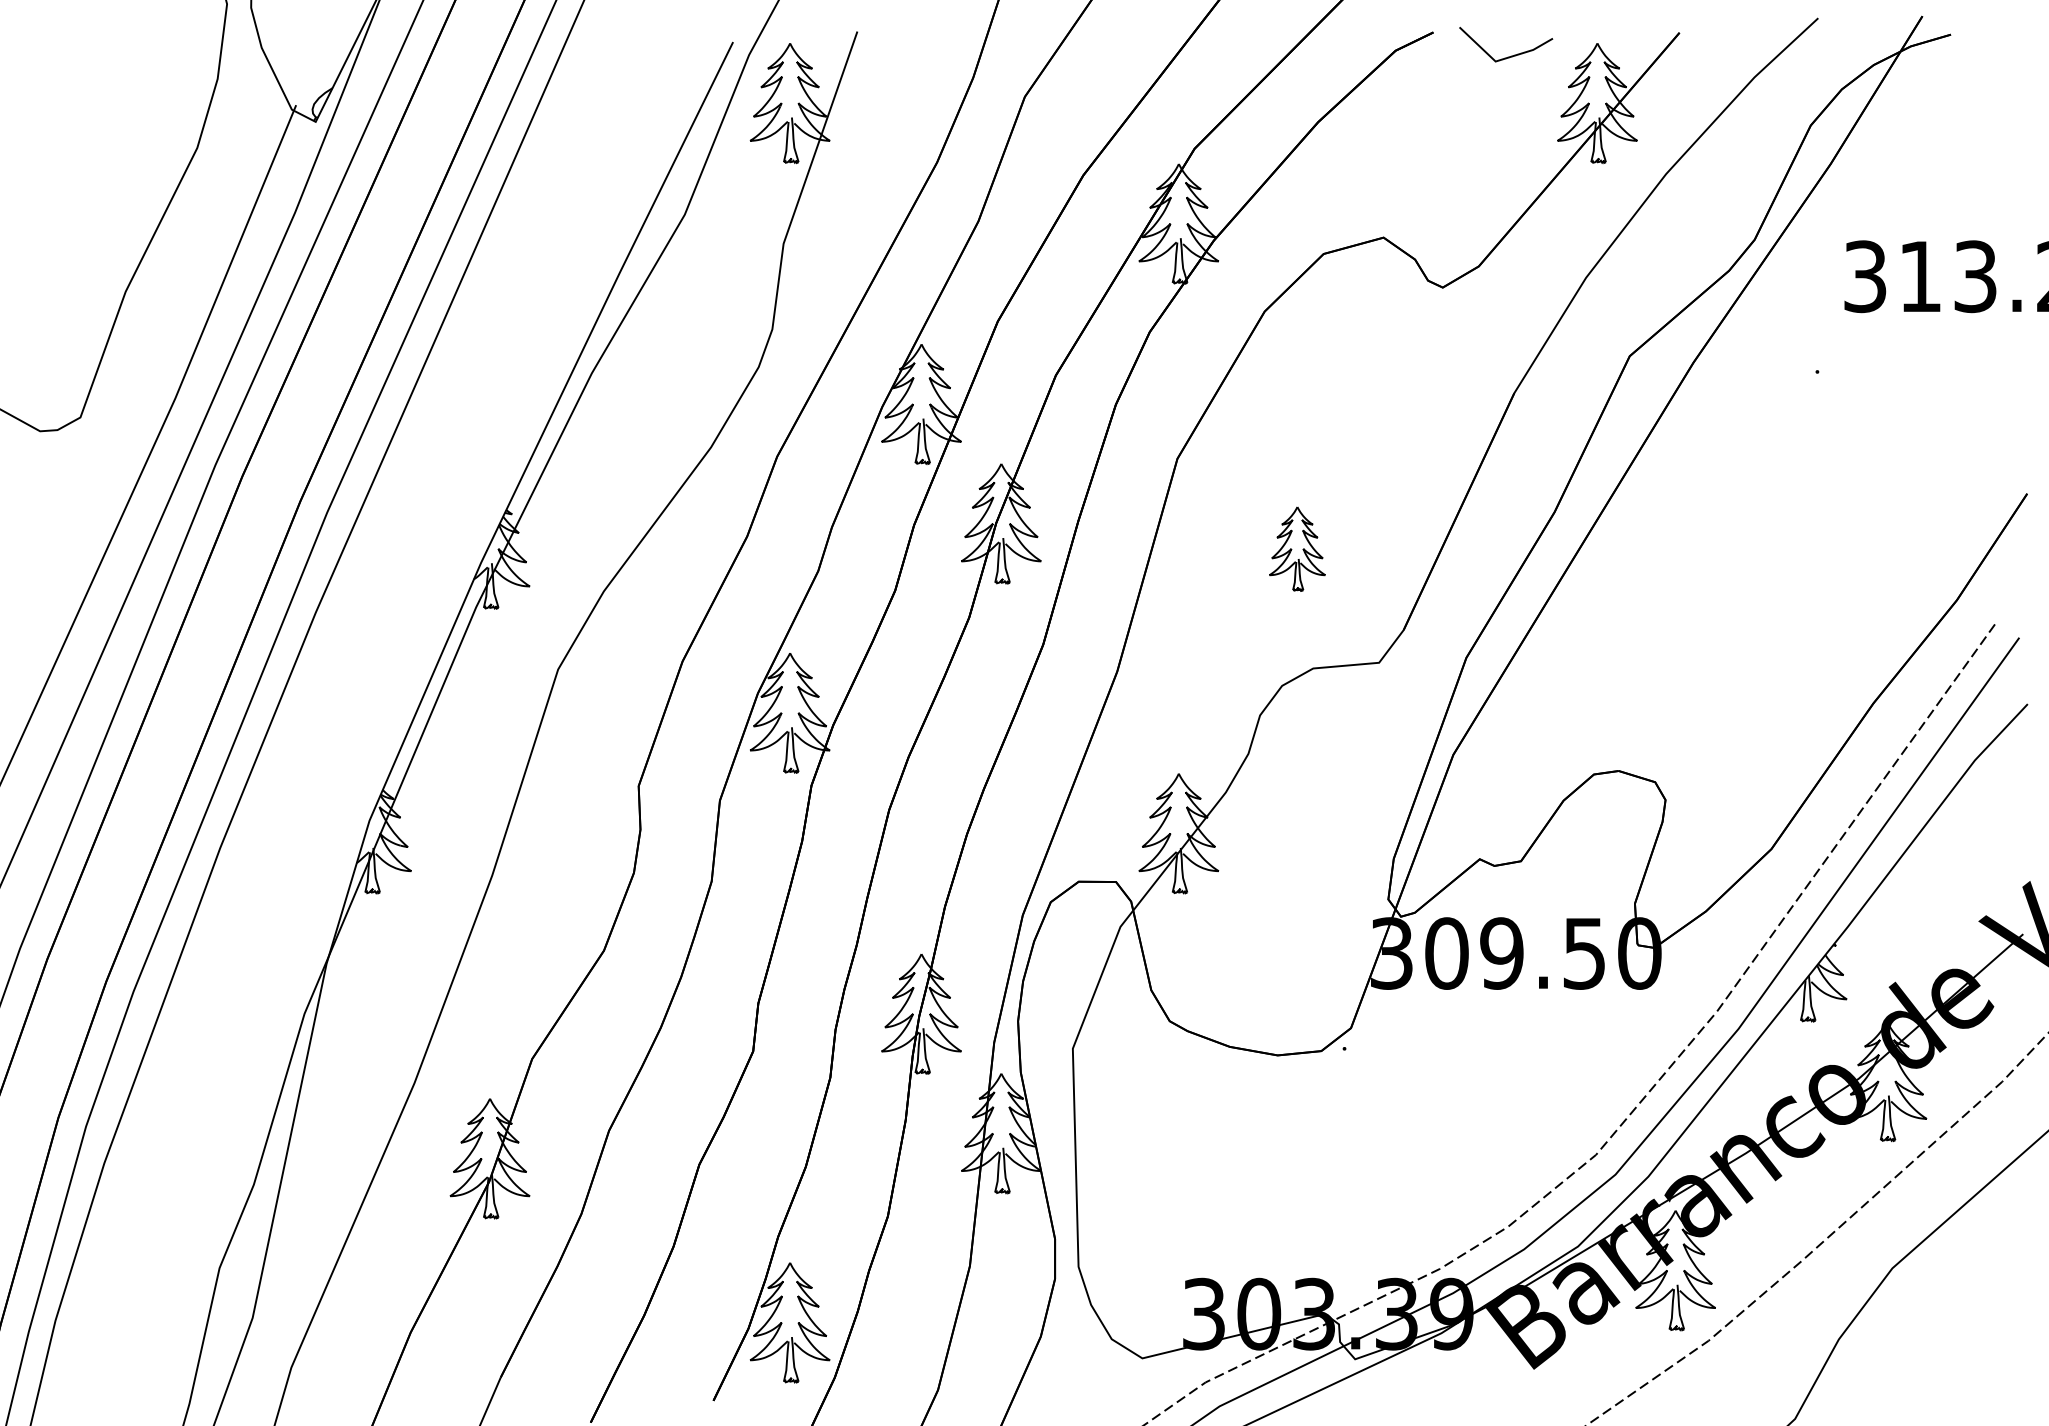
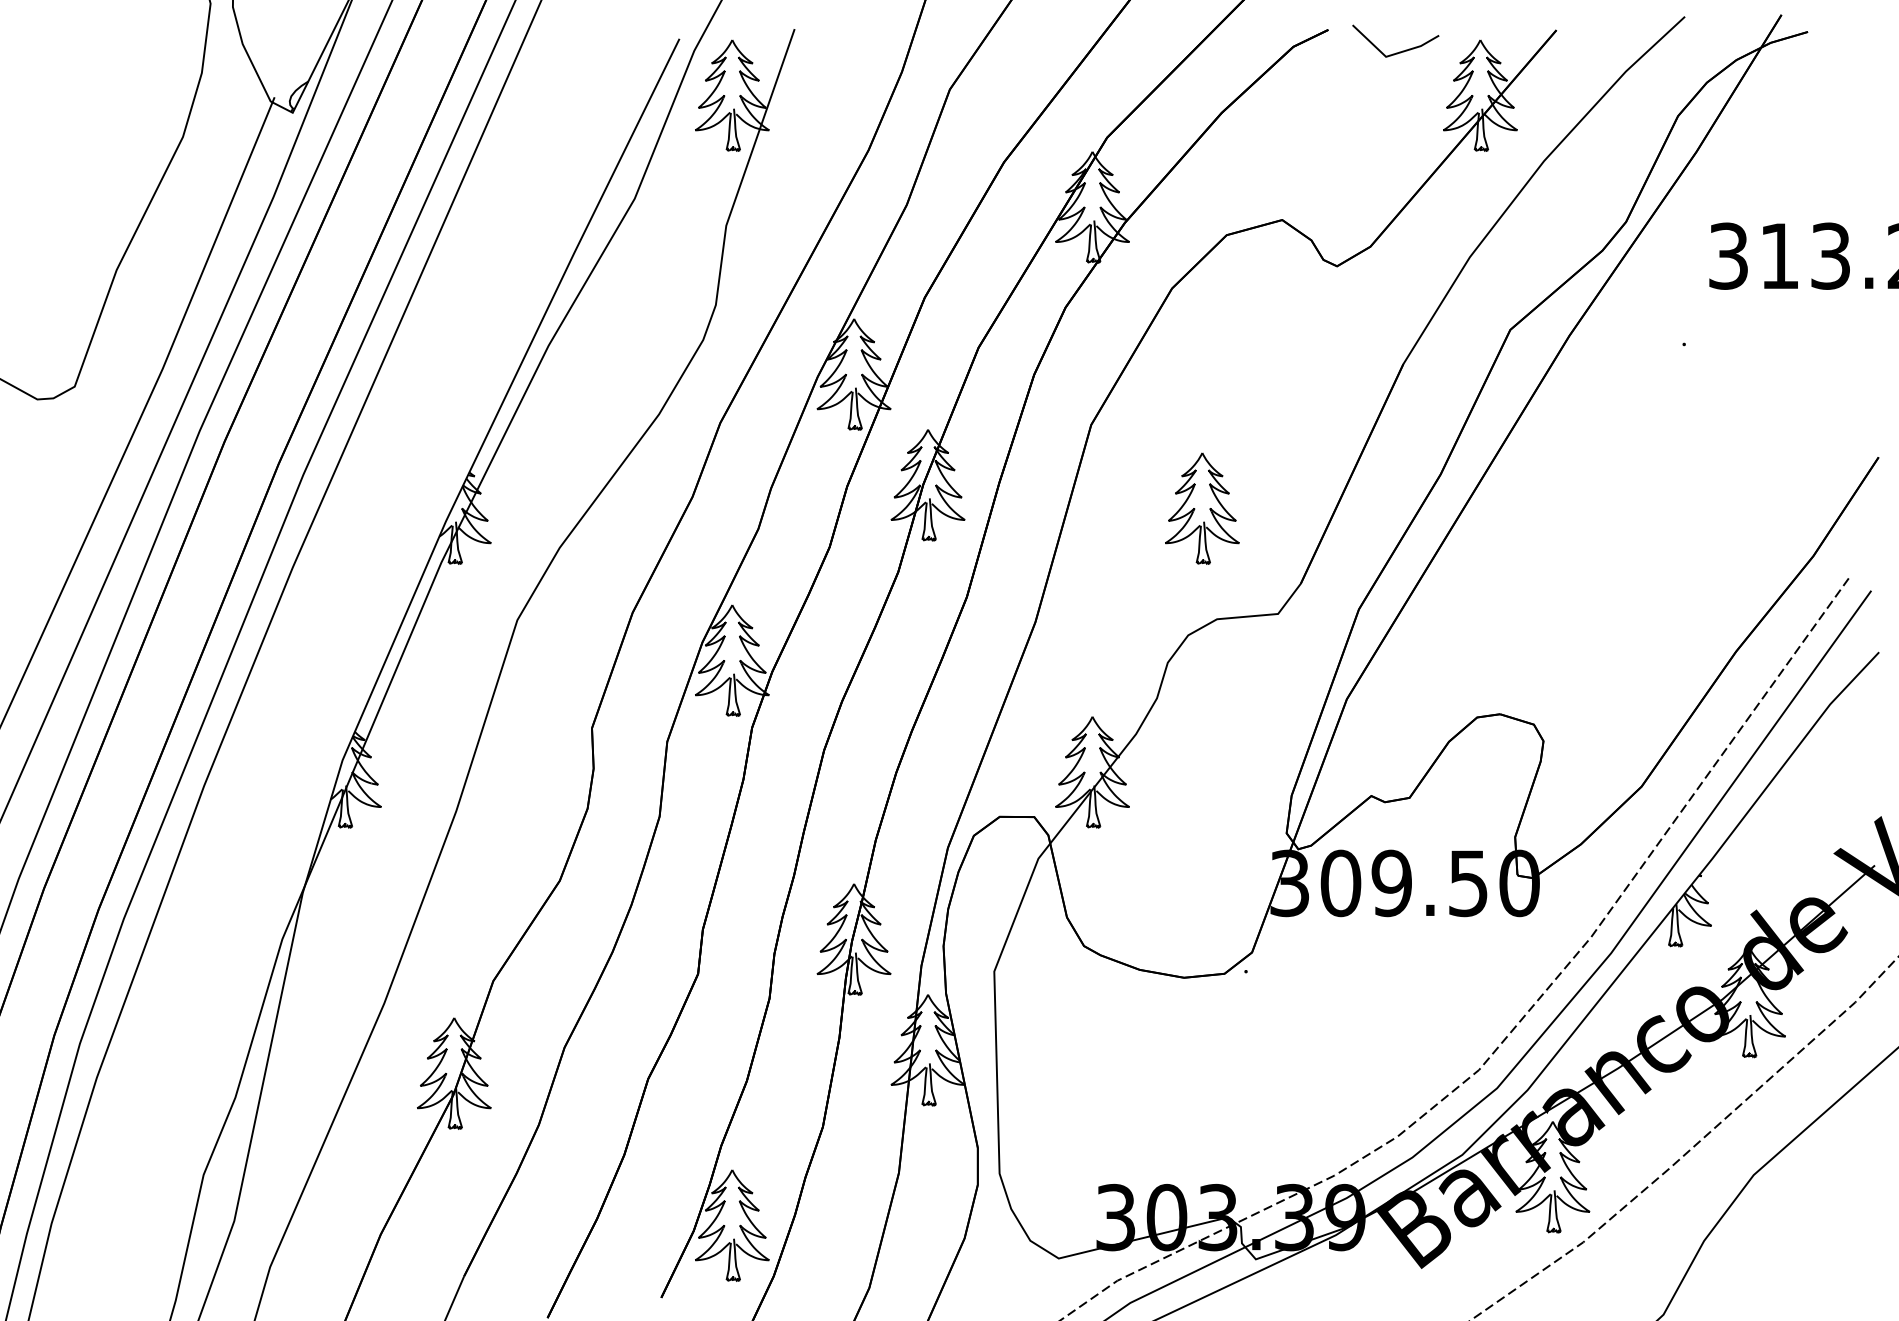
part: (1297, 548) -> (1202, 508), size x1.43

